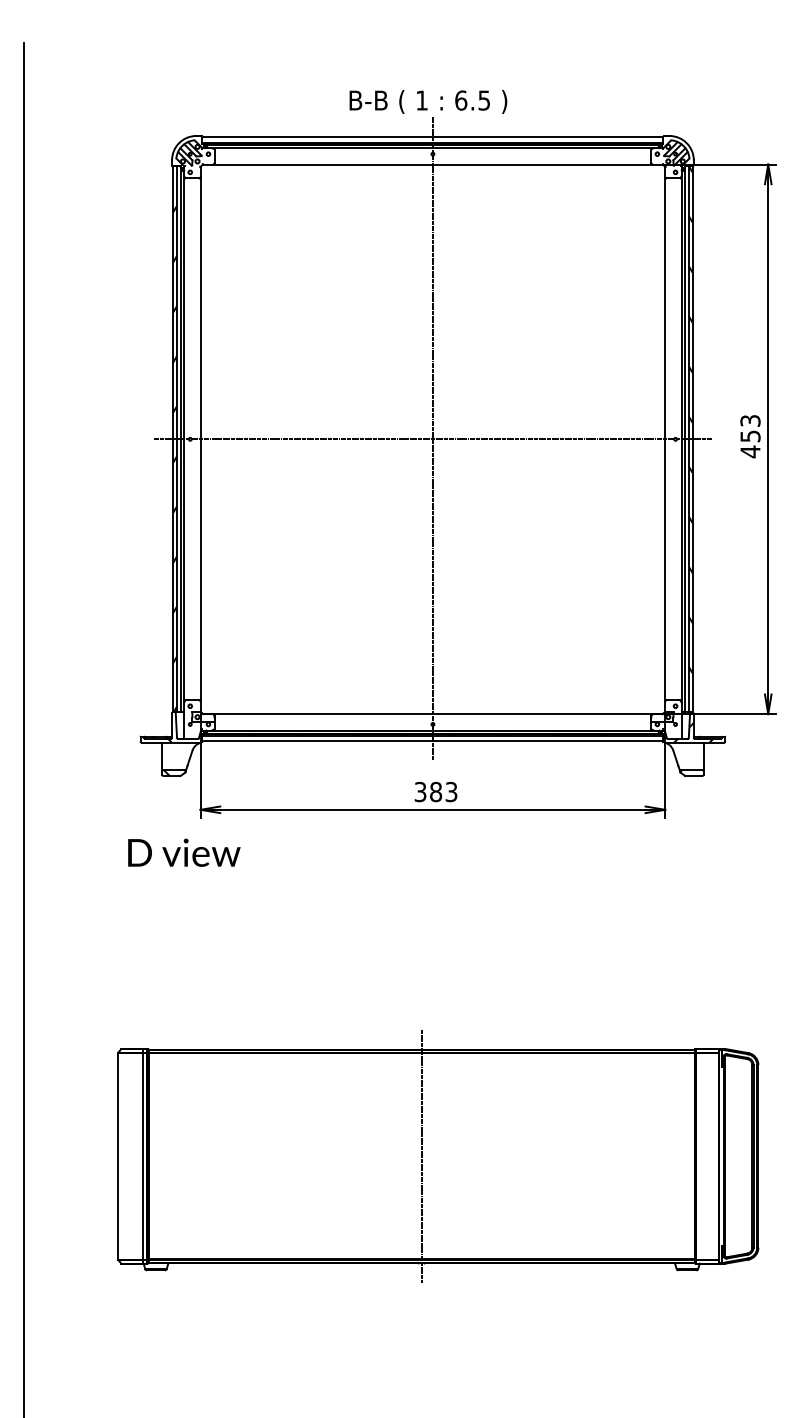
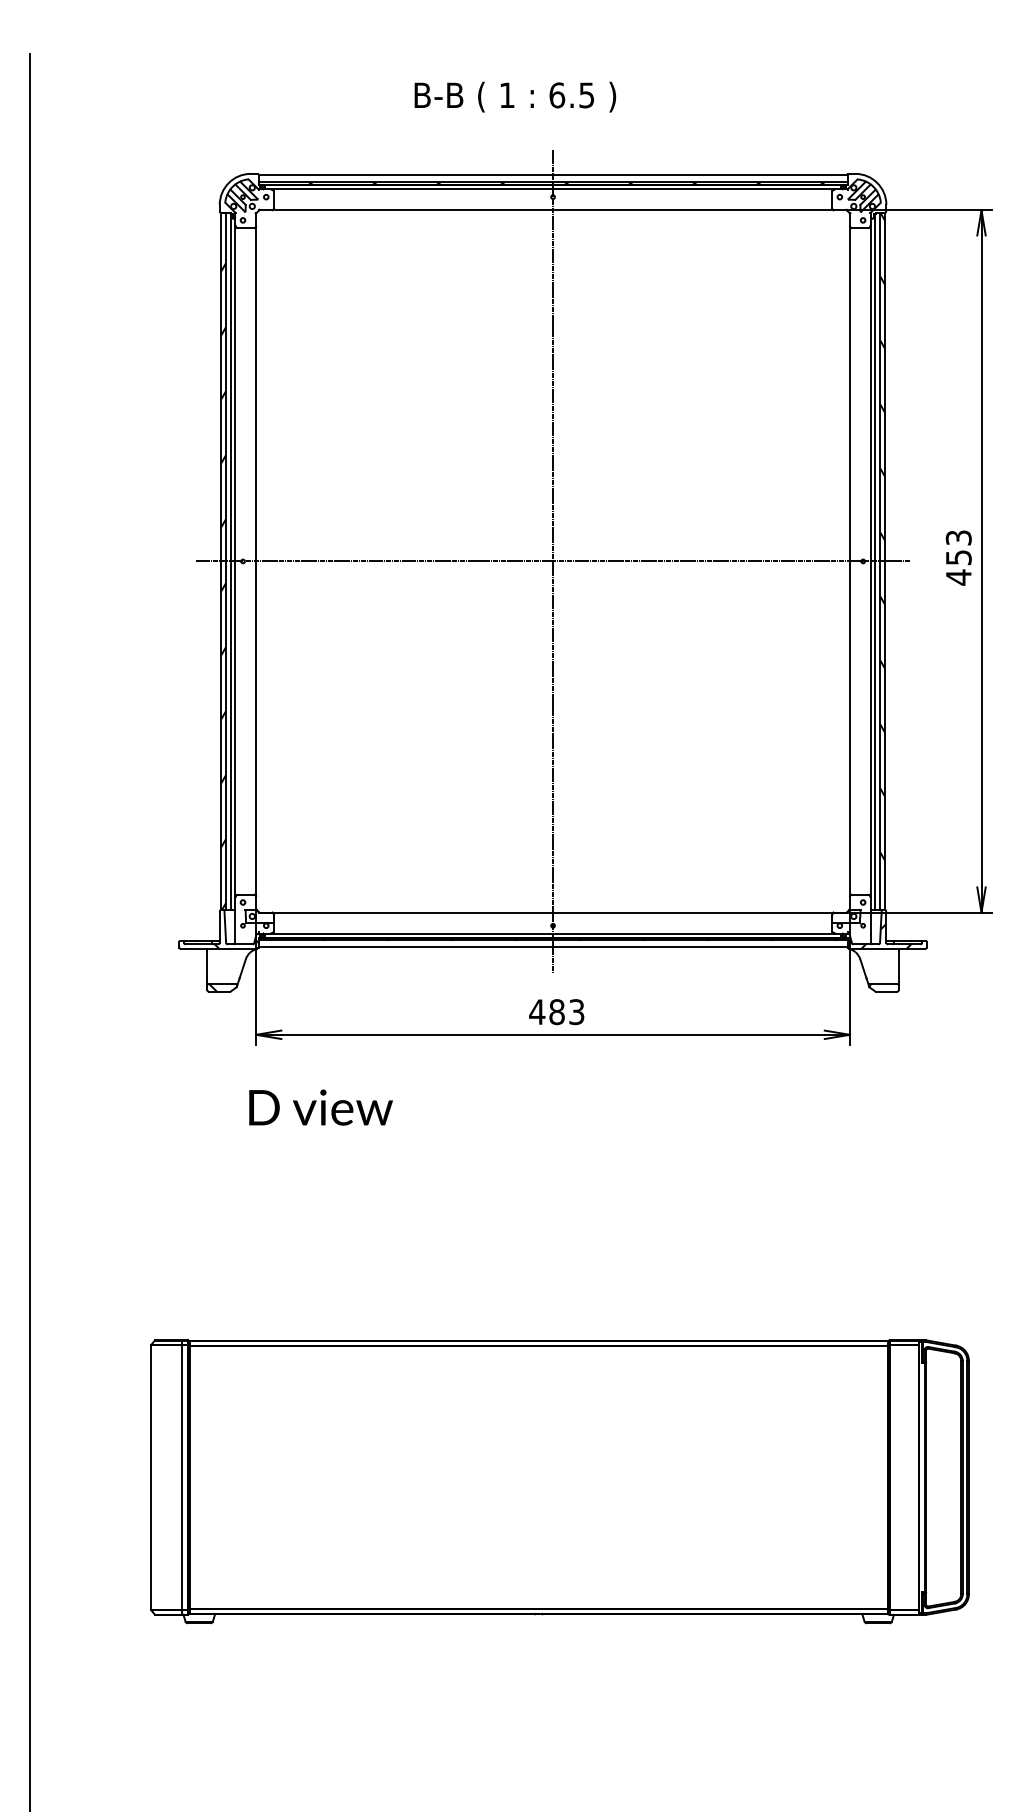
text: (428, 101) -> (515, 96), moved
text: (420, 791) -> (537, 1011), 383 -> 483
text: (184, 852) -> (321, 1107), moved
line: (421, 1156) -> (538, 1477), removed

